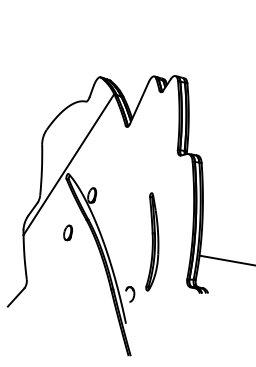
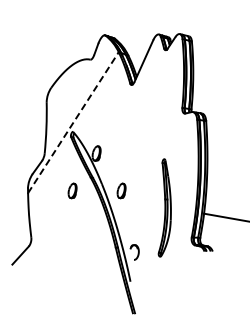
line: (68, 164) -> (73, 122), solid -> dashed
part: (116, 232) -> (121, 190), added
part: (152, 241) -> (165, 207), moved

